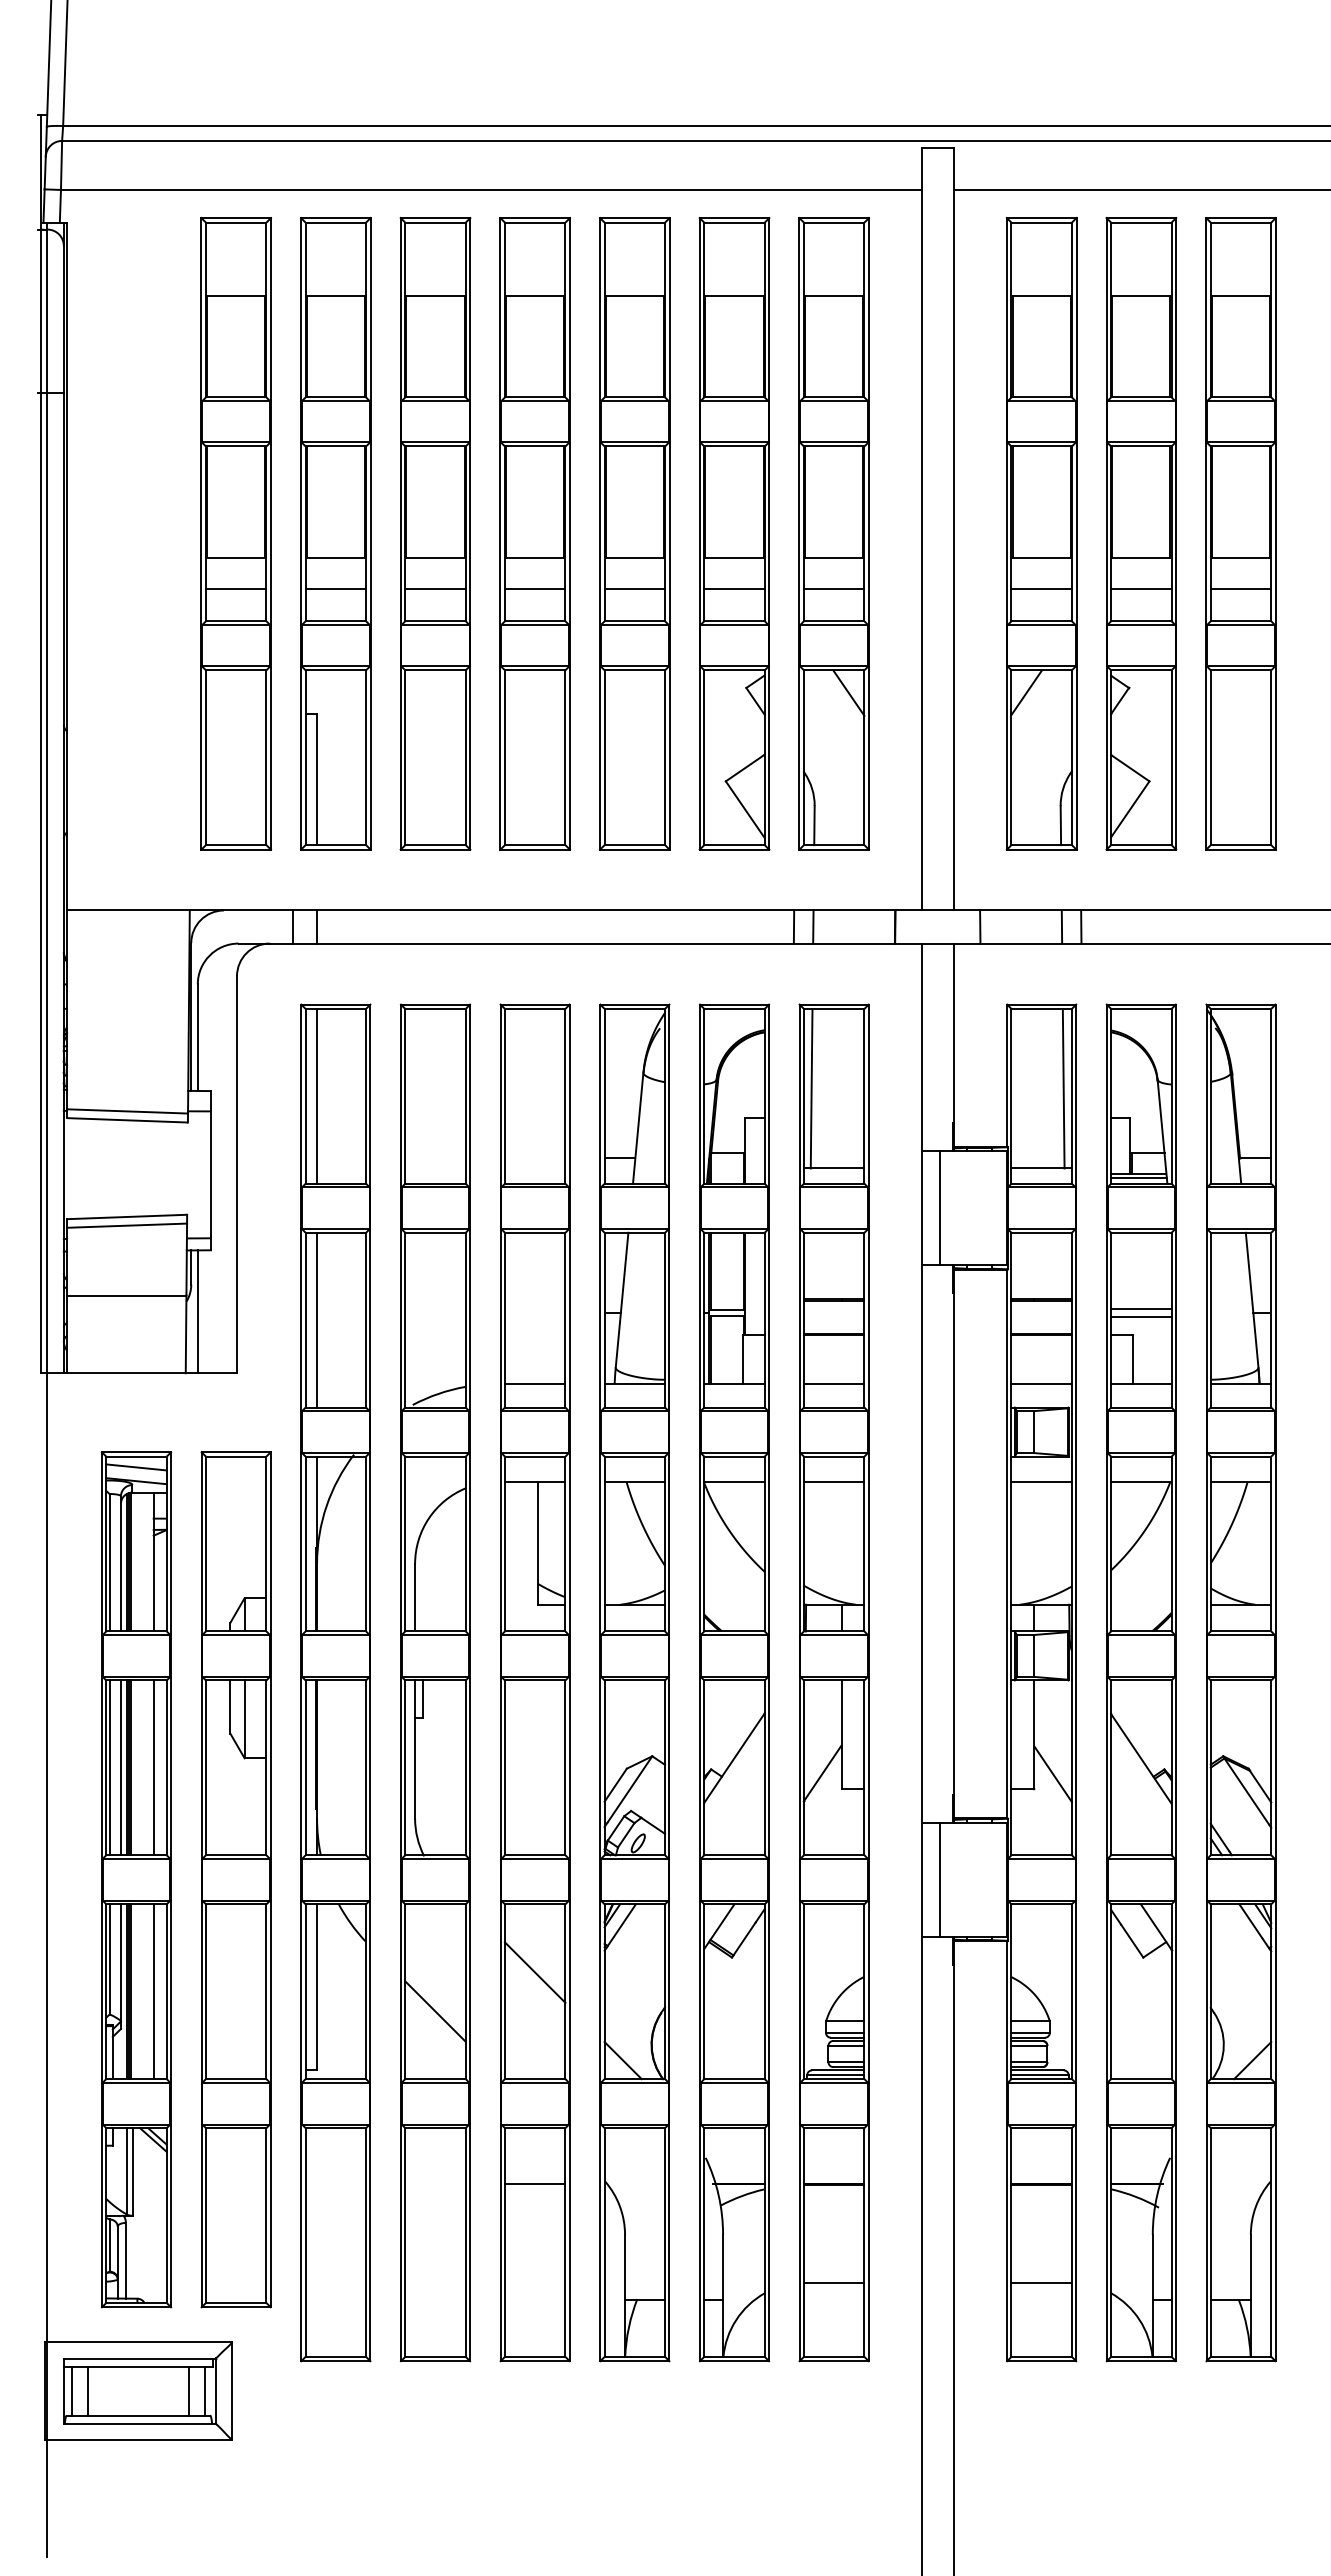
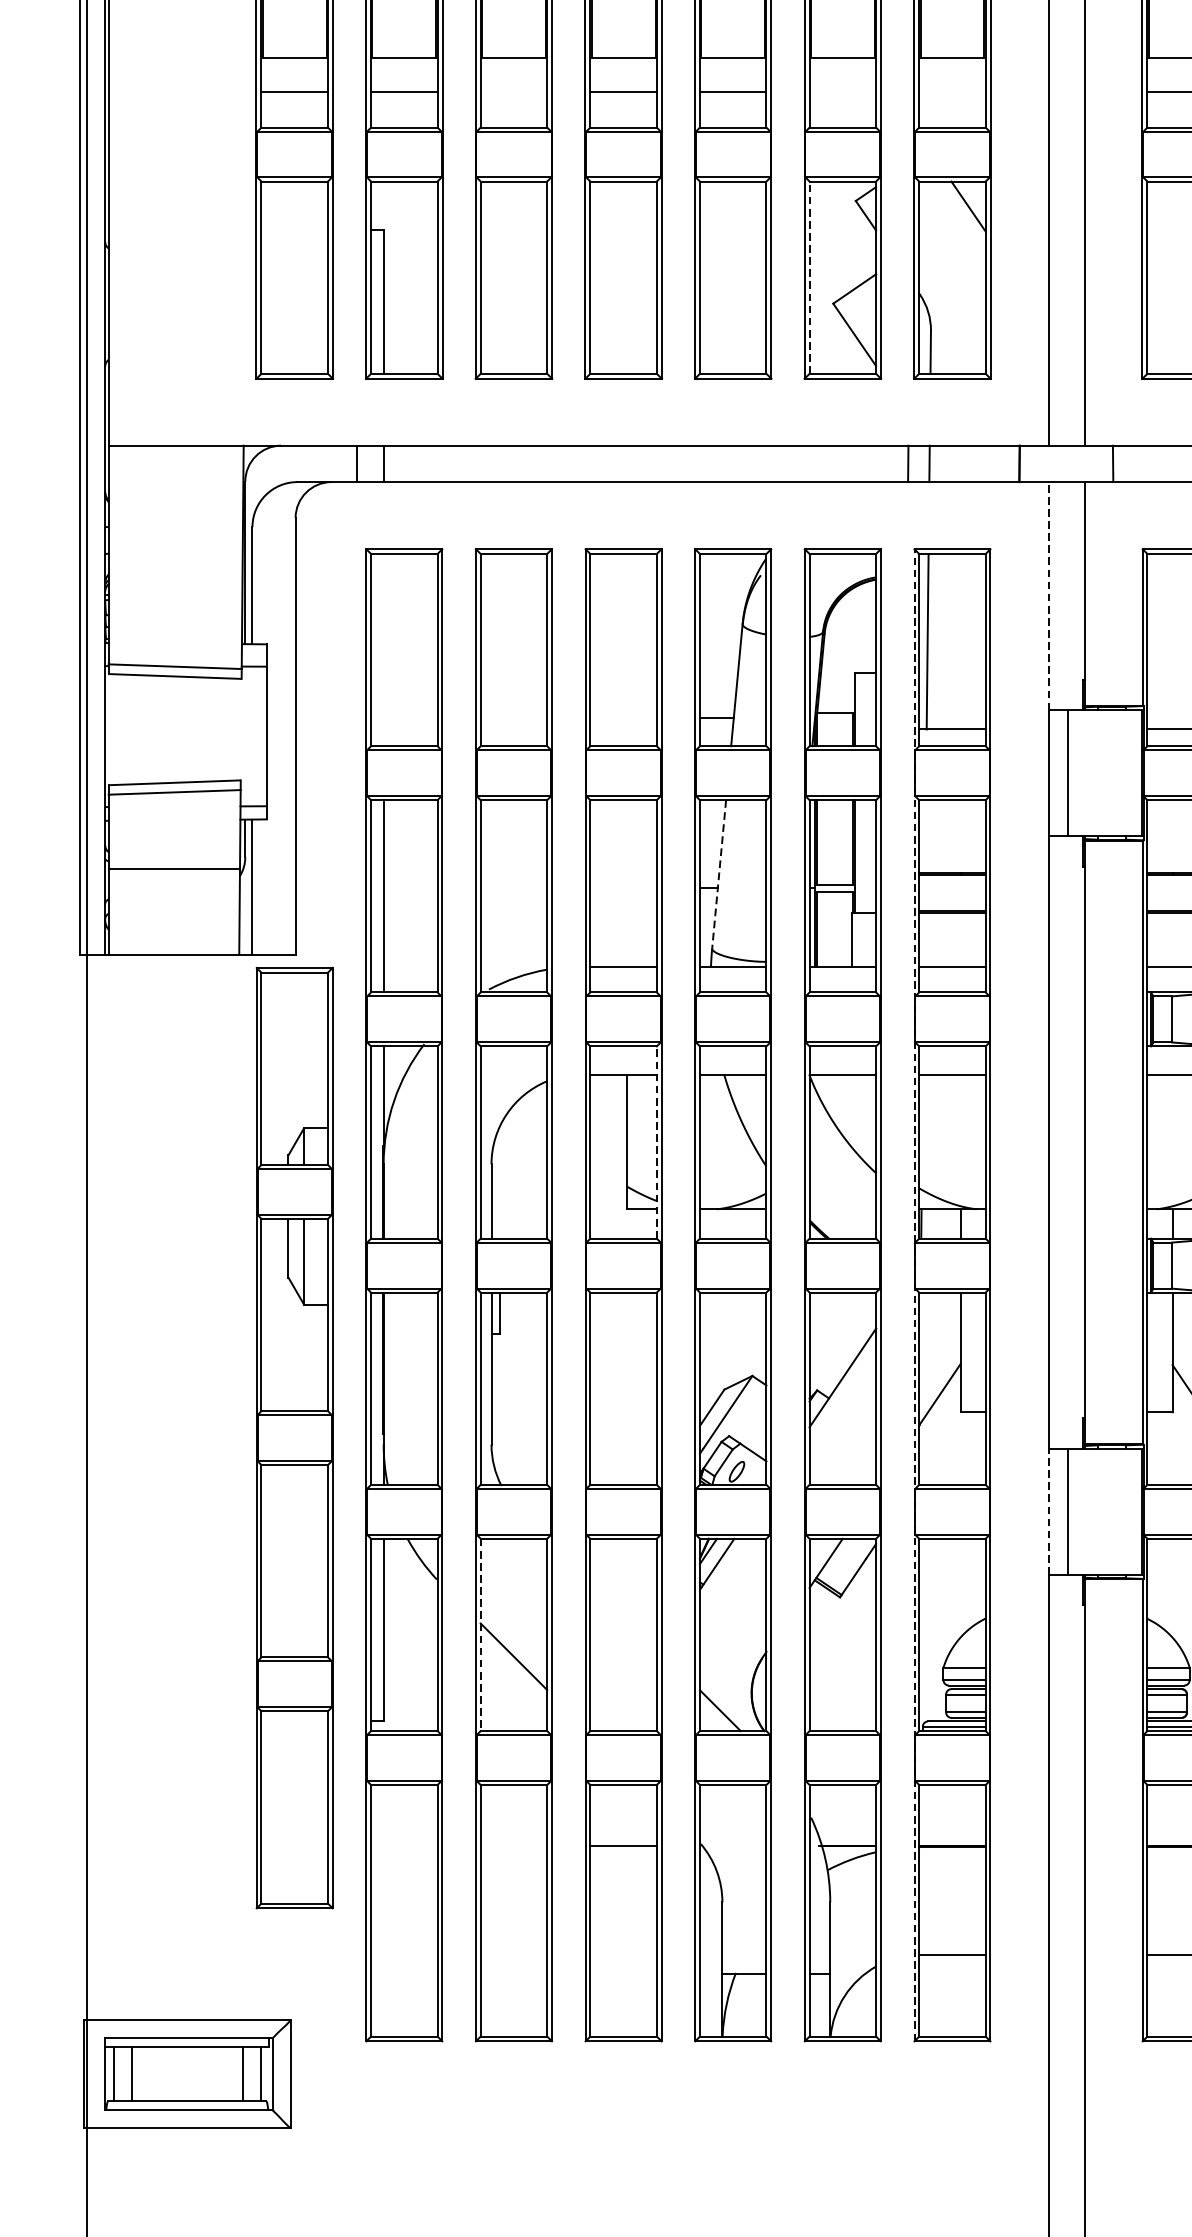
line: (435, 588) -> (513, 91), removed
line: (734, 588) -> (842, 91), removed
line: (833, 588) -> (951, 91), removed
line: (1026, 692) -> (1163, 205), removed
line: (704, 757) -> (809, 277), solid -> dashed
line: (921, 1047) -> (1048, 596), solid -> dashed
line: (317, 1095) -> (384, 649), removed
line: (622, 1300) -> (719, 874), solid -> dashed
line: (565, 1543) -> (656, 1141), solid -> dashed
line: (799, 1682) -> (914, 1294), solid -> dashed
part: (136, 1879) -> (185, 1511), removed
part: (235, 1879) -> (293, 1437), moved
line: (921, 1879) -> (1048, 1511), solid -> dashed
line: (534, 1972) -> (622, 1613), removed
line: (405, 1992) -> (480, 1635), solid -> dashed

